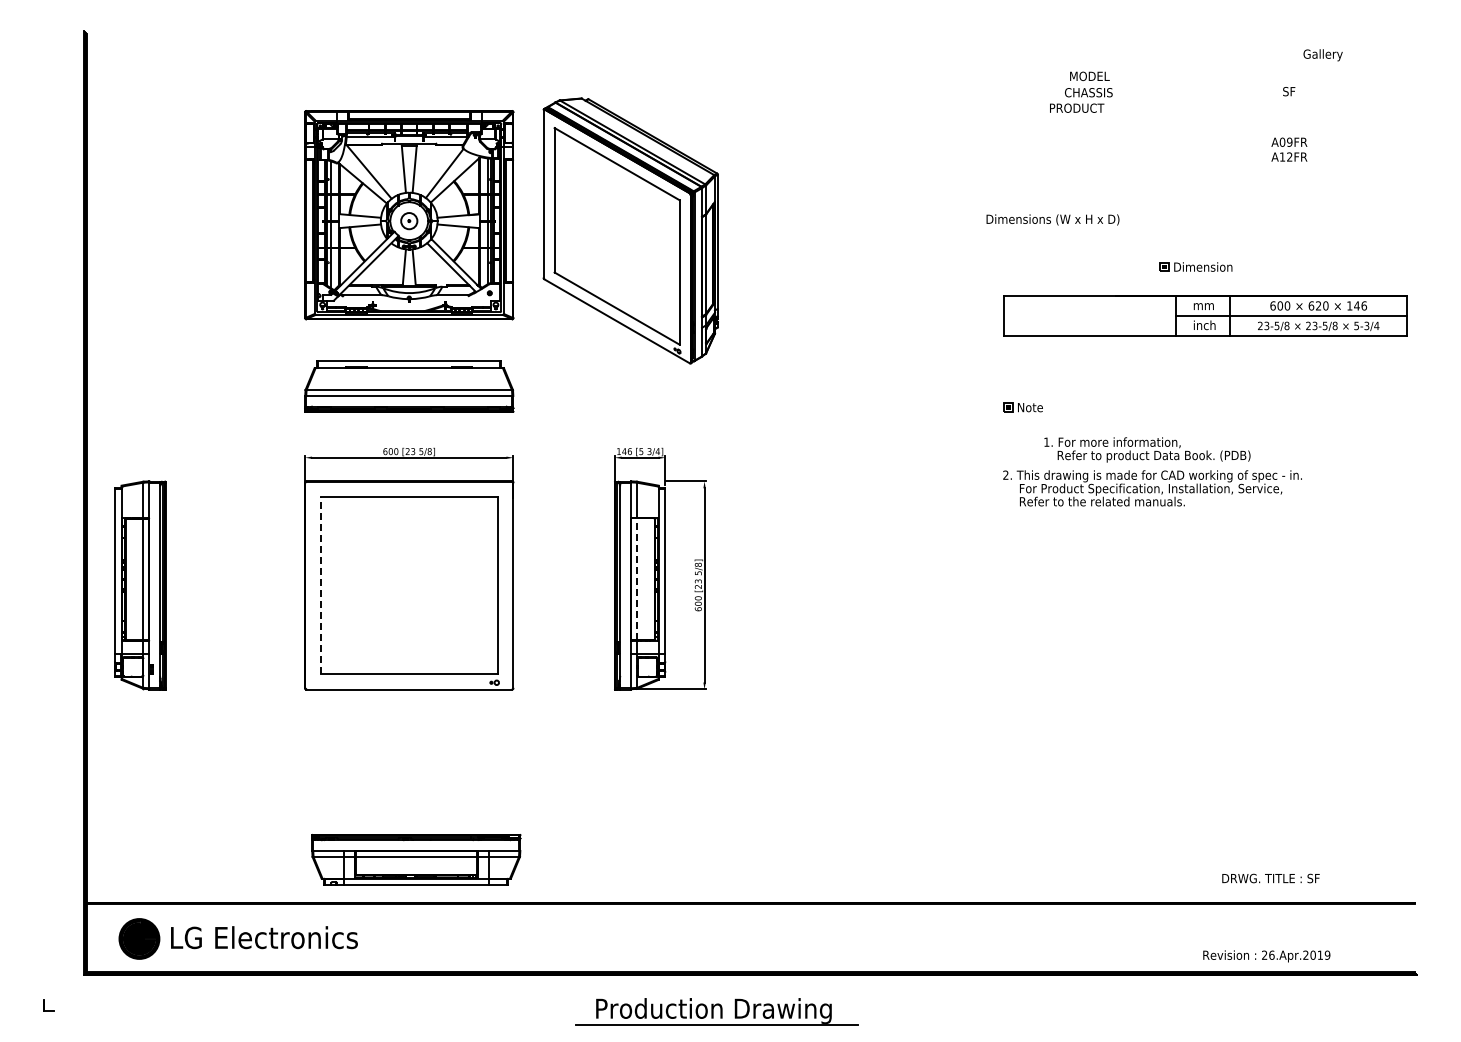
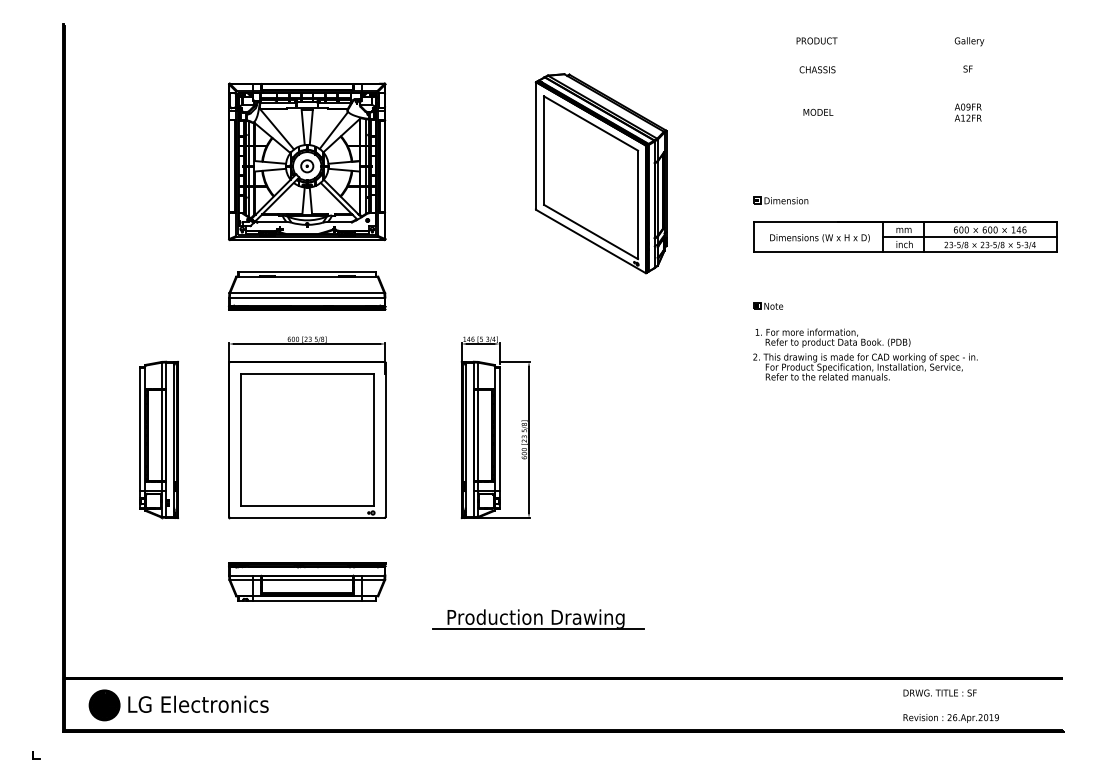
text: (1322, 55) -> (969, 41), moved
text: (1089, 75) -> (818, 111), moved
text: (1077, 107) -> (817, 40), moved
text: (1052, 219) -> (819, 237), moved
part: (630, 230) -> (601, 173), moved
part: (1195, 266) -> (780, 200), moved
text: (1318, 305) -> (990, 229), 620 -> 600
text: (1147, 449) -> (833, 337), moved
line: (636, 579) -> (477, 435), dashed -> solid
part: (140, 585) -> (159, 439), moved
line: (320, 585) -> (240, 439), dashed -> solid
part: (416, 859) -> (307, 581), moved
text: (1270, 878) -> (939, 693), moved
part: (716, 1011) -> (537, 619), moved

